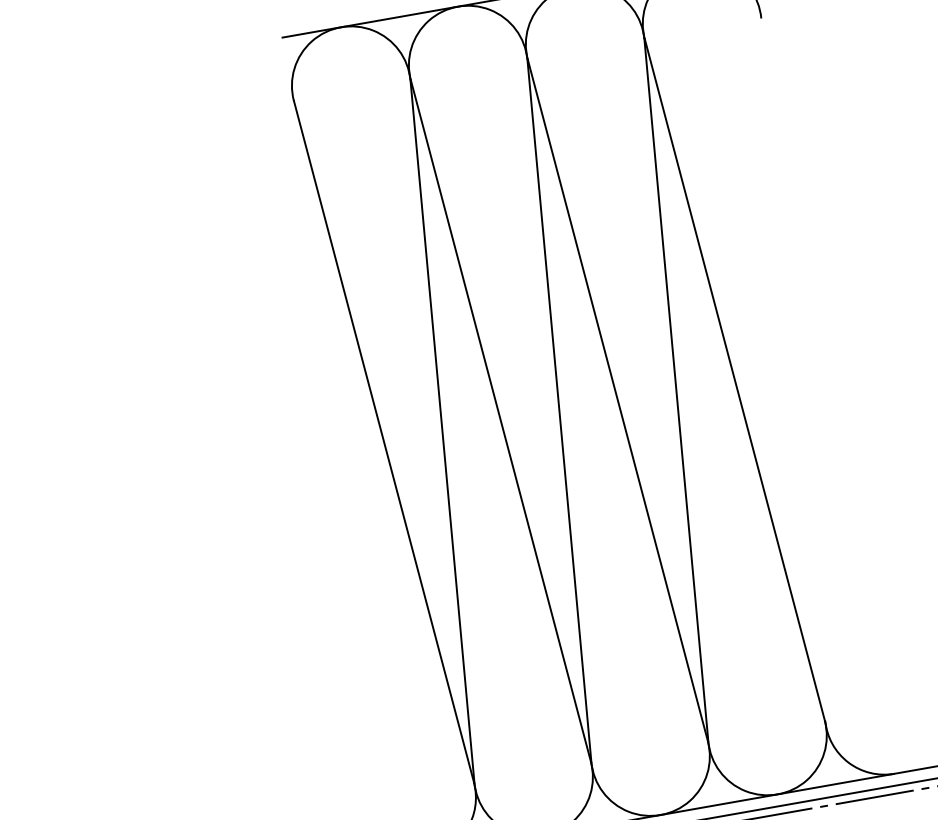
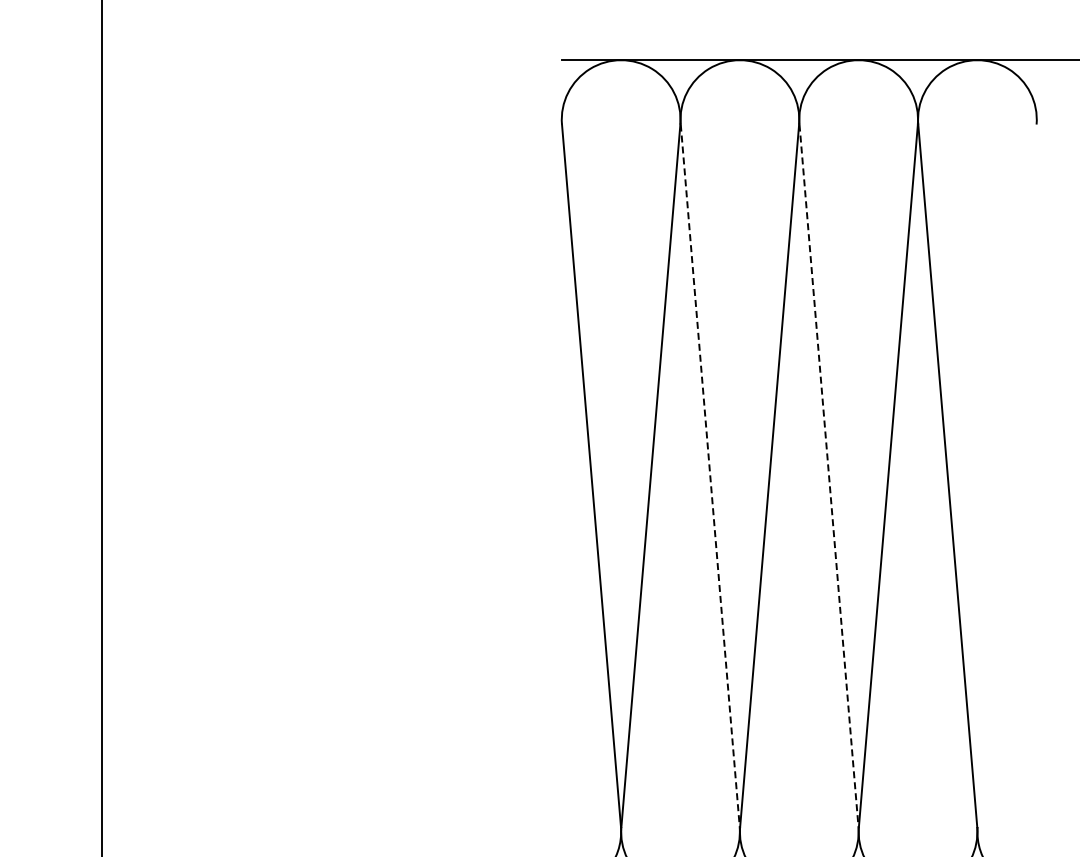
line: (618, 400) -> (829, 475), solid -> dashed
line: (501, 420) -> (710, 475), solid -> dashed

